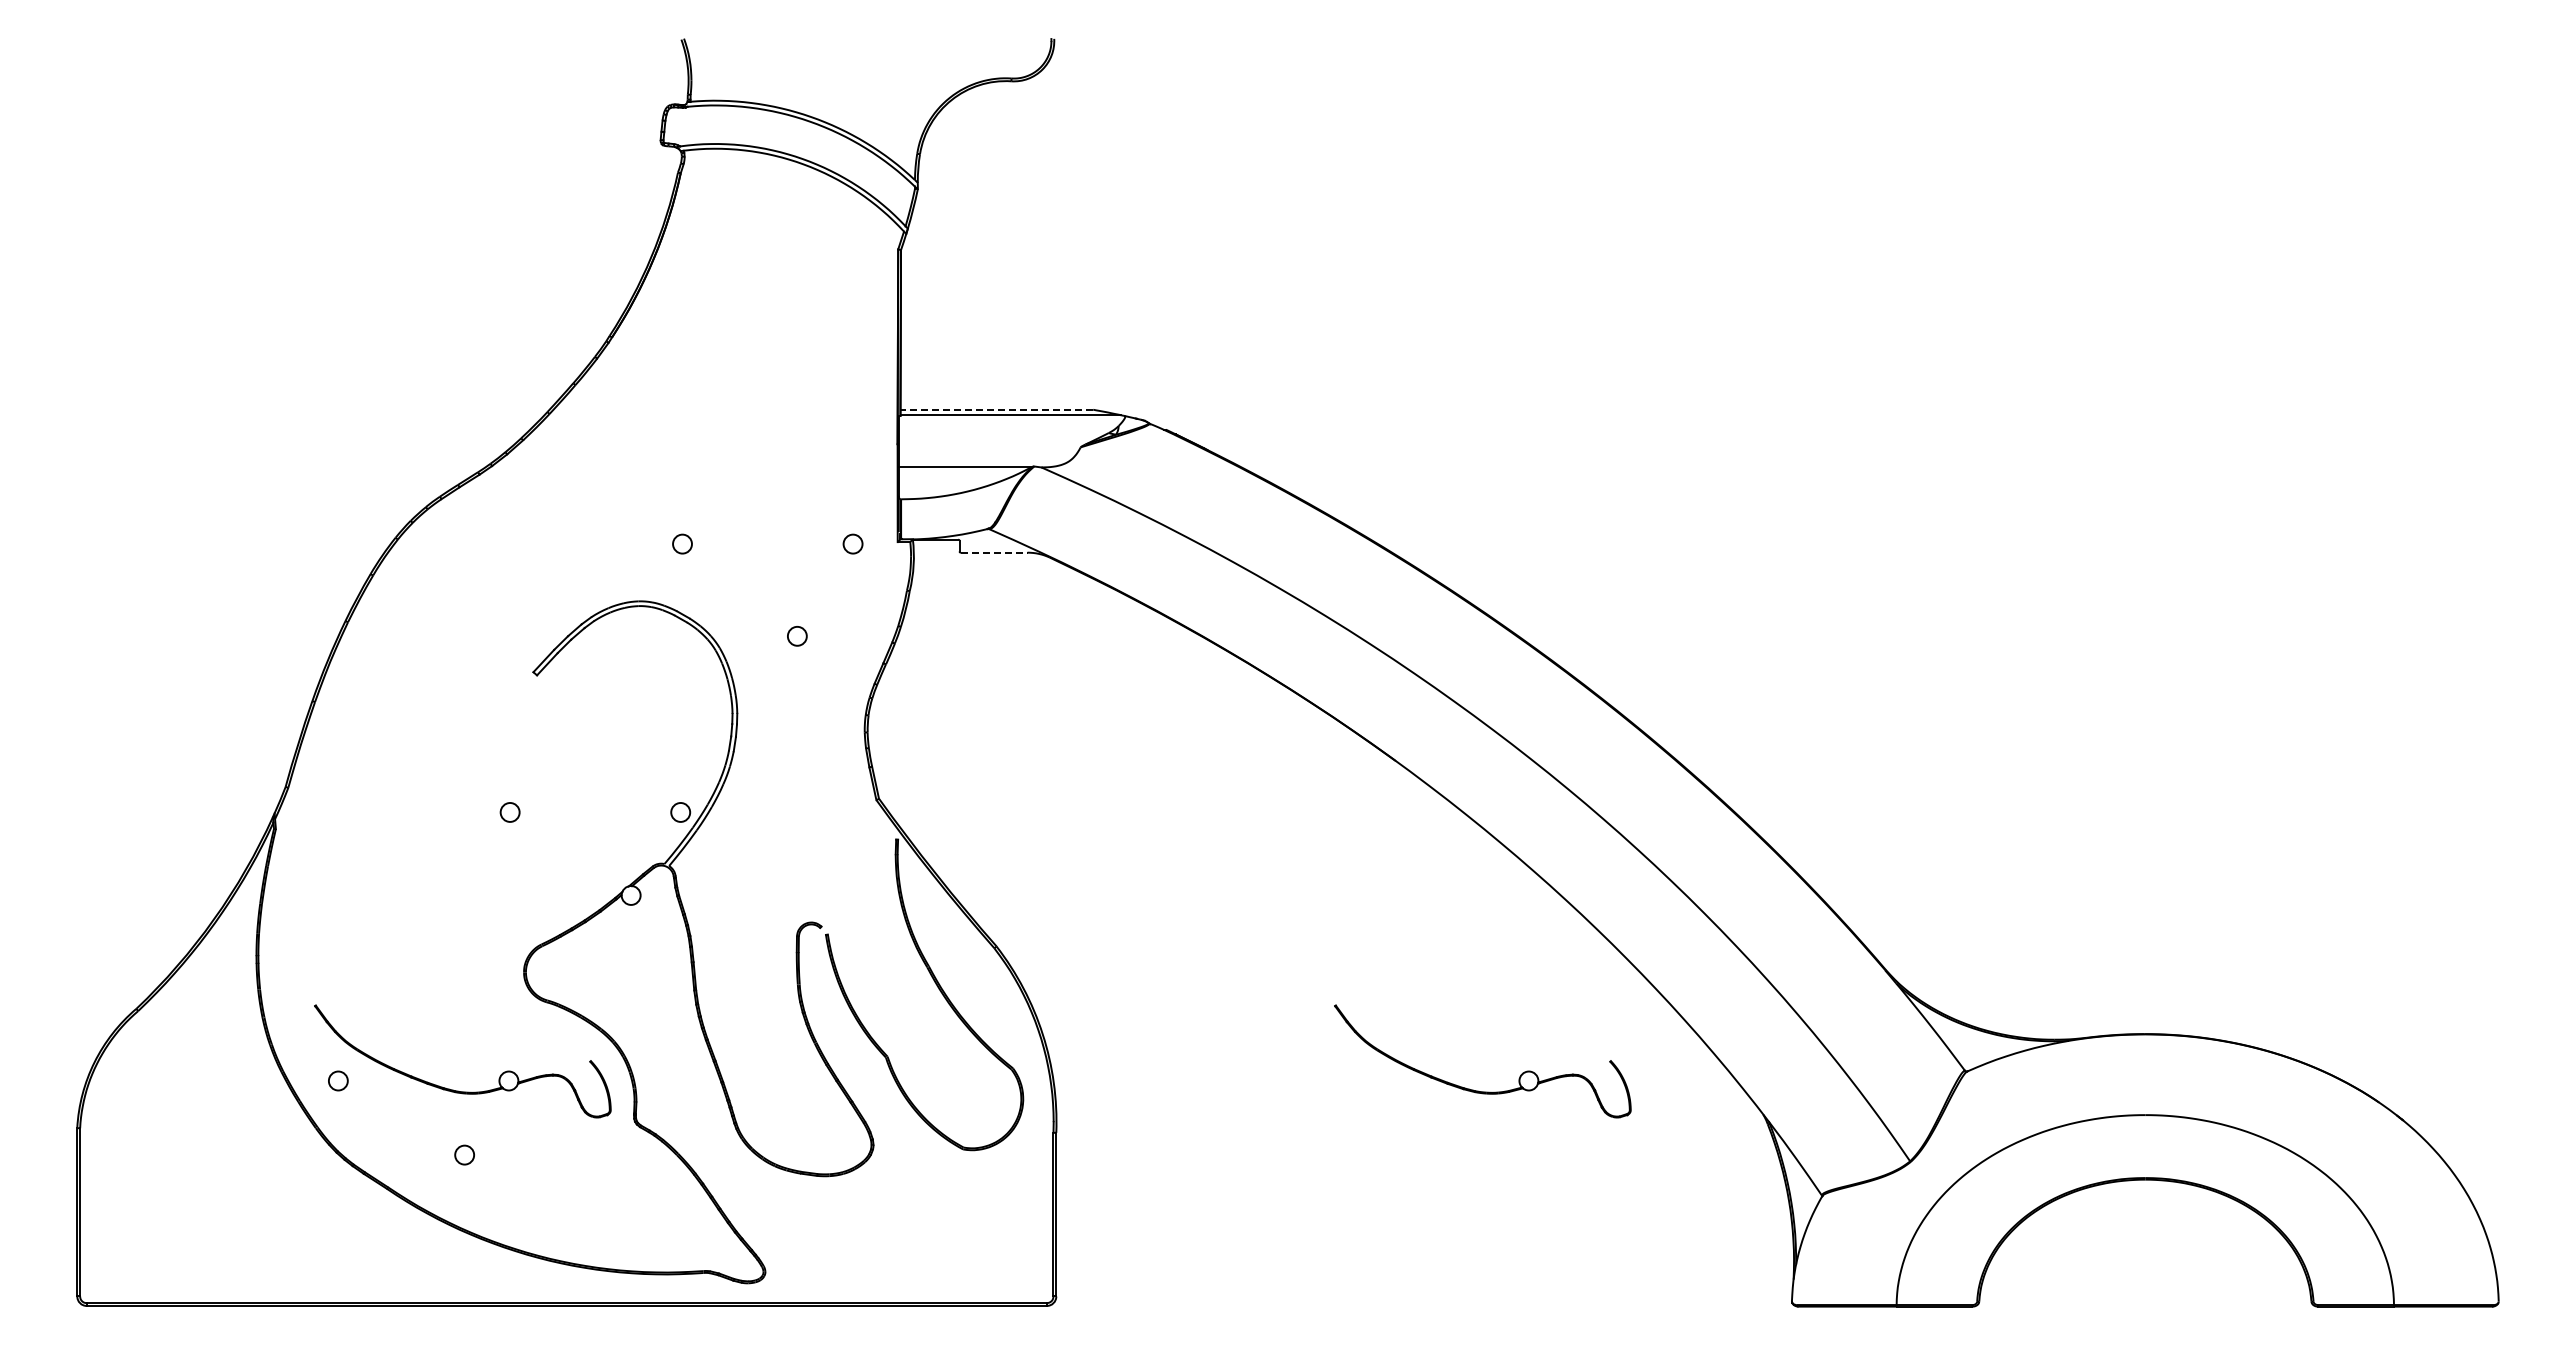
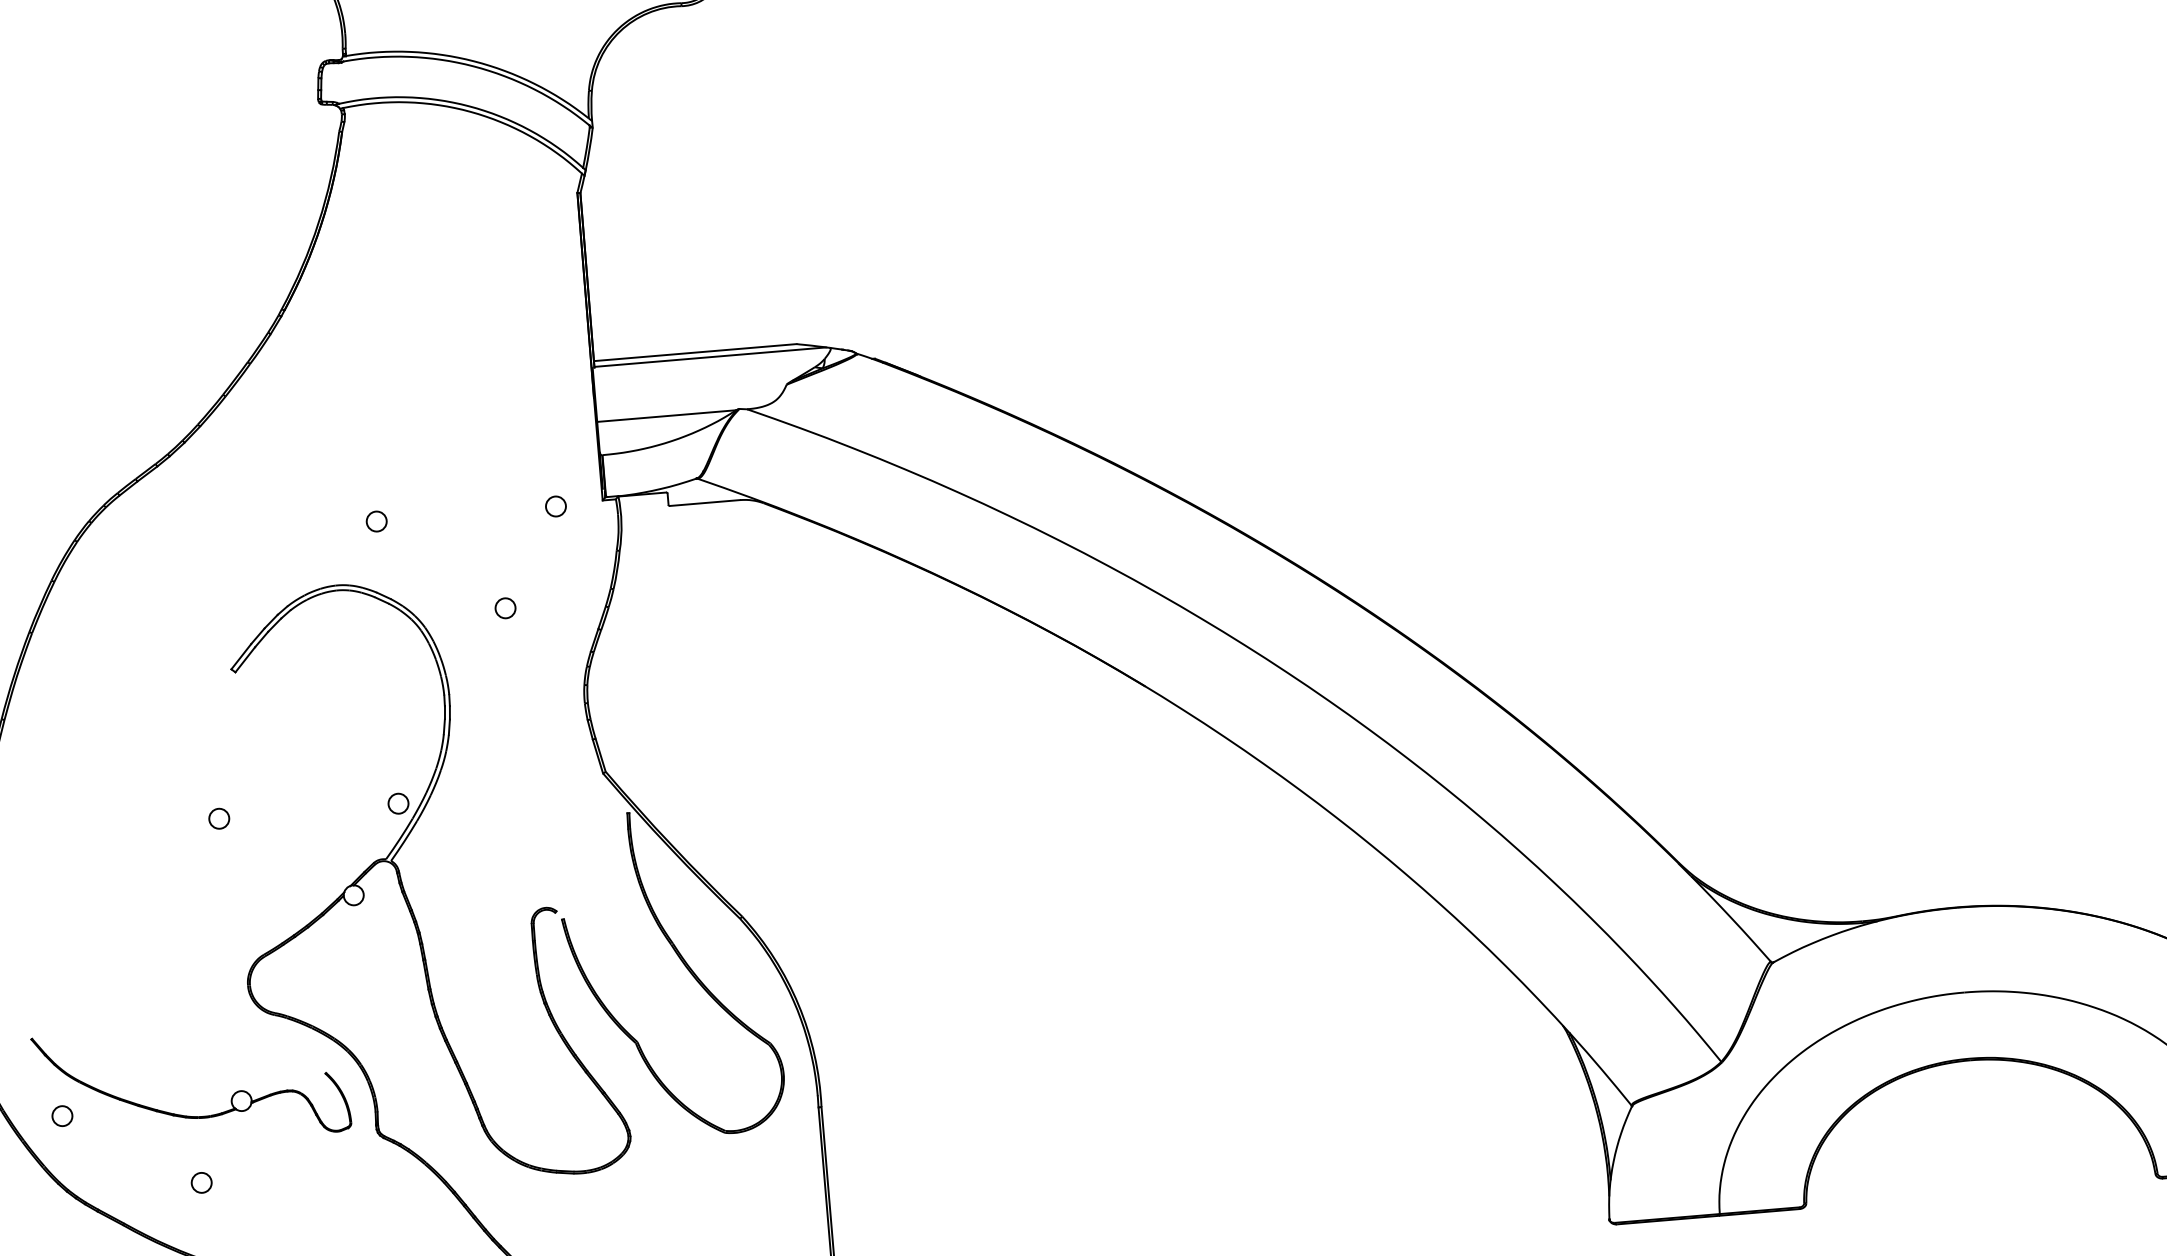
line: (996, 409) -> (694, 352), dashed -> solid
line: (994, 552) -> (705, 502), dashed -> solid
part: (1478, 1090) -> (1261, 1025), removed

